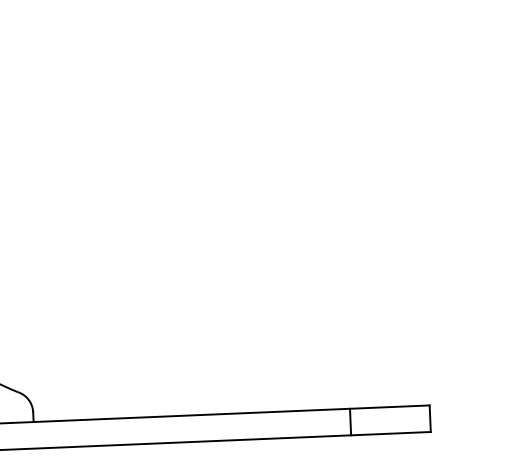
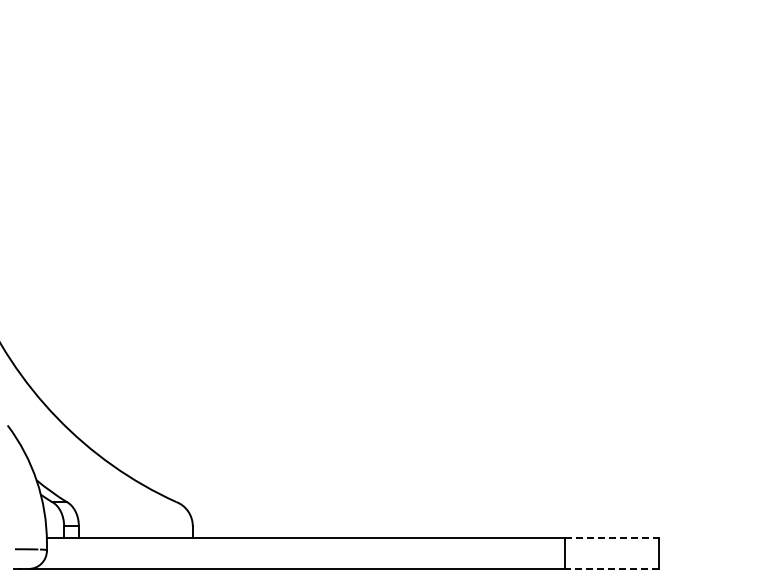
line: (389, 406) -> (611, 537), solid -> dashed
line: (390, 433) -> (611, 568), solid -> dashed

